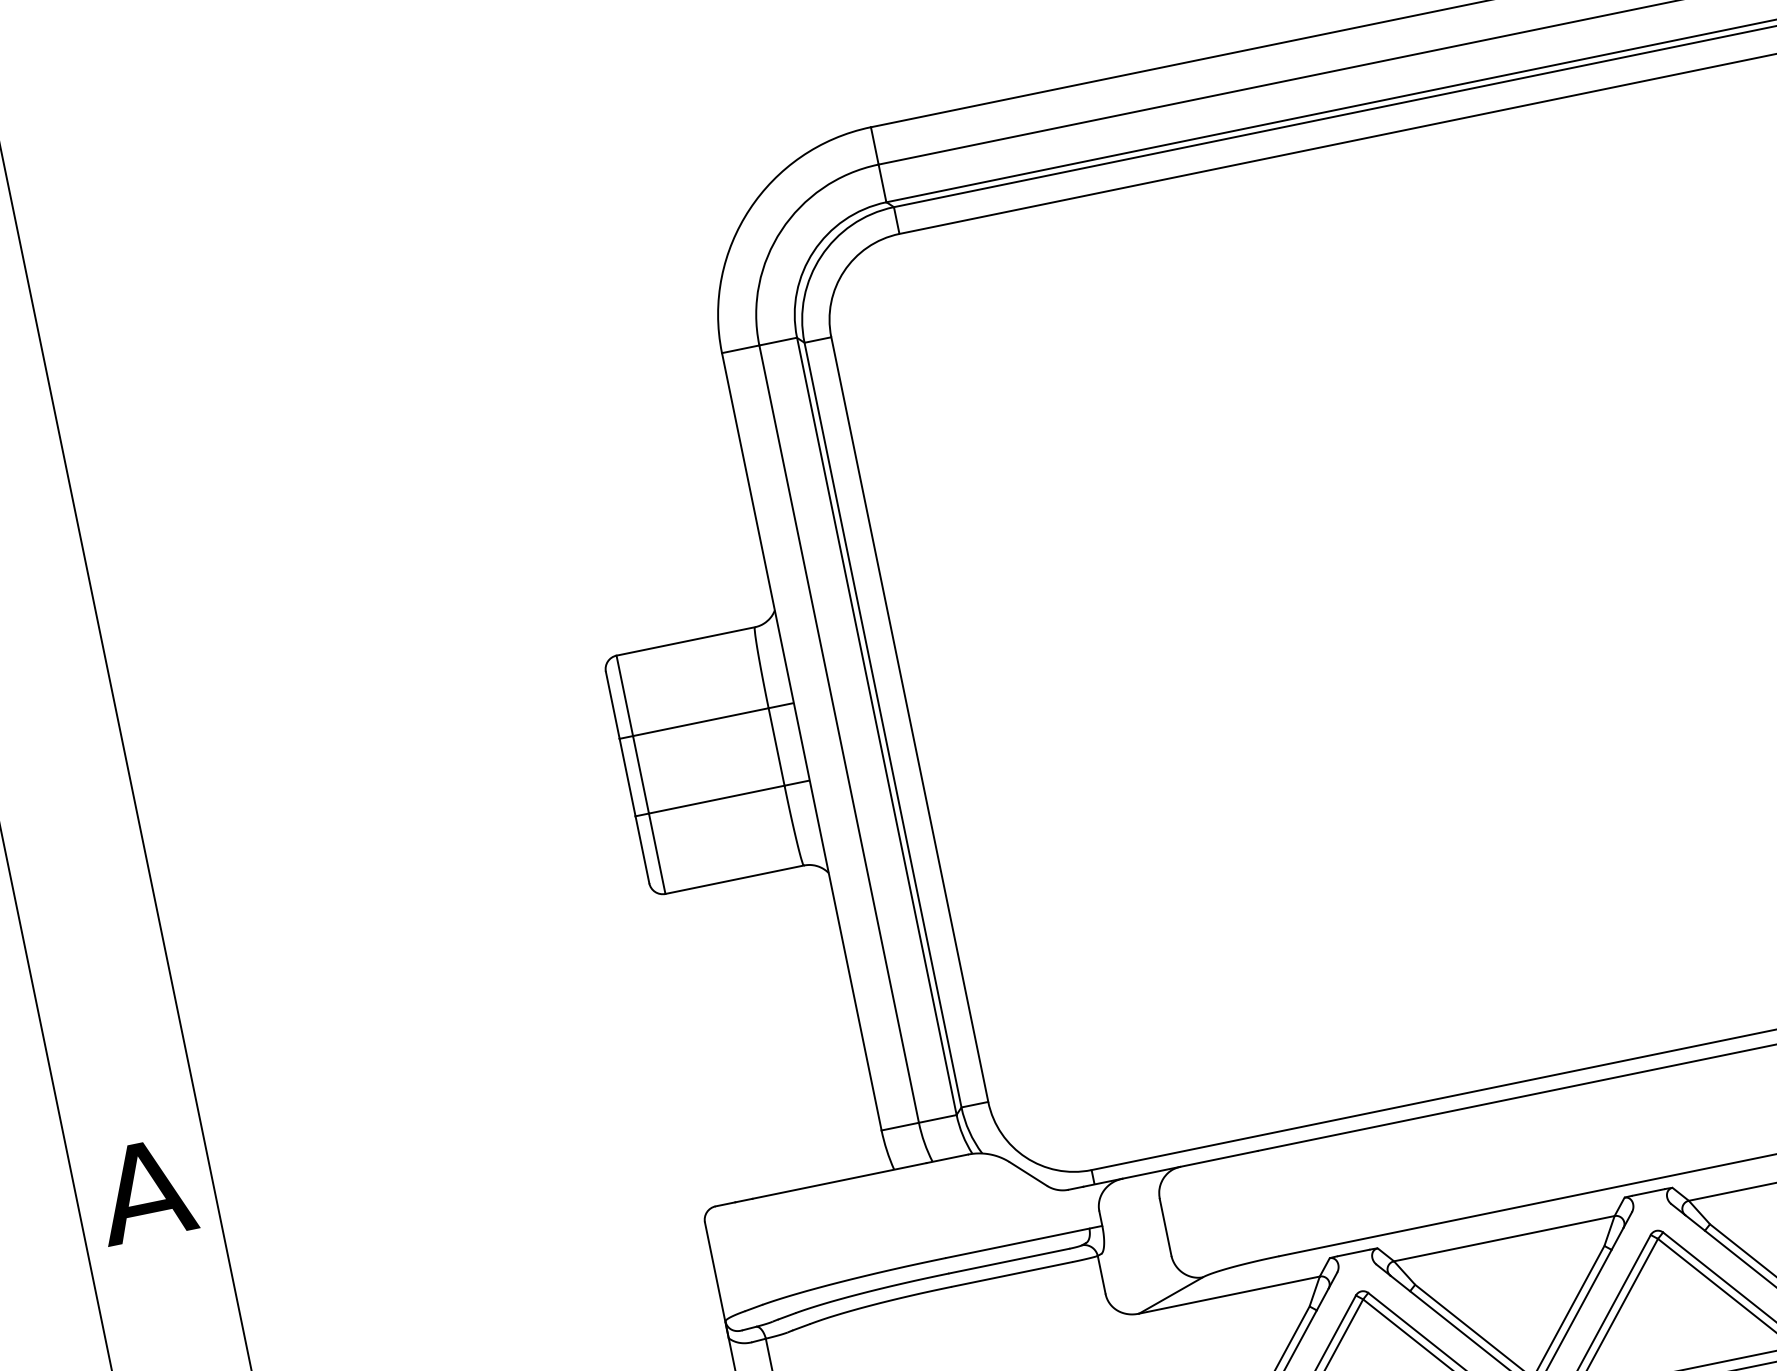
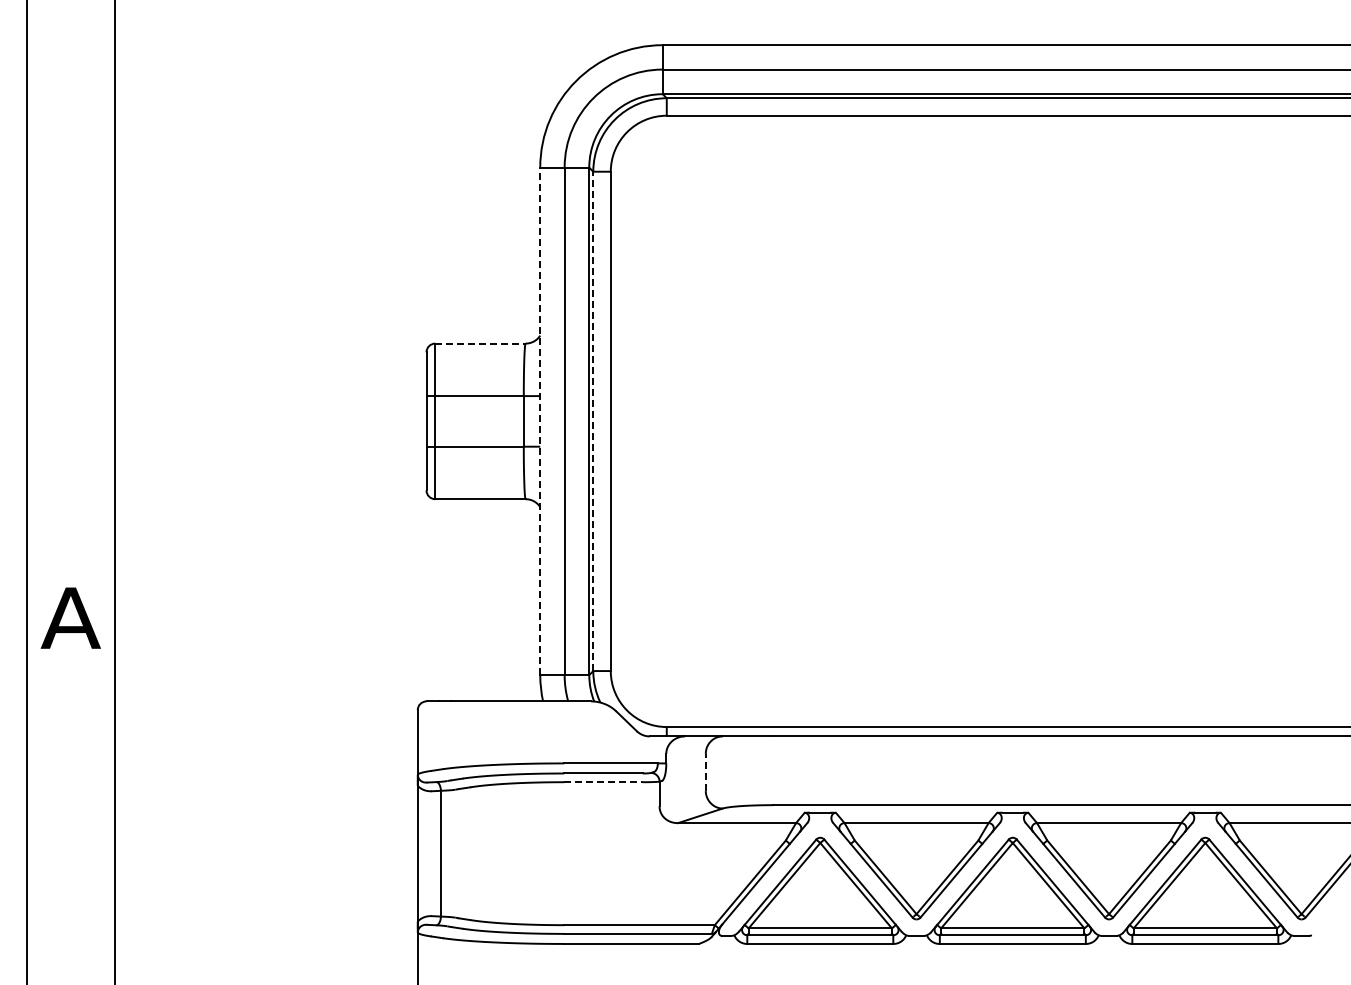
line: (685, 641) -> (480, 343), solid -> dashed
line: (883, 725) -> (593, 421), solid -> dashed
line: (802, 741) -> (540, 421), solid -> dashed
line: (1165, 1227) -> (705, 772), solid -> dashed
line: (1012, 1274) -> (603, 782), solid -> dashed

